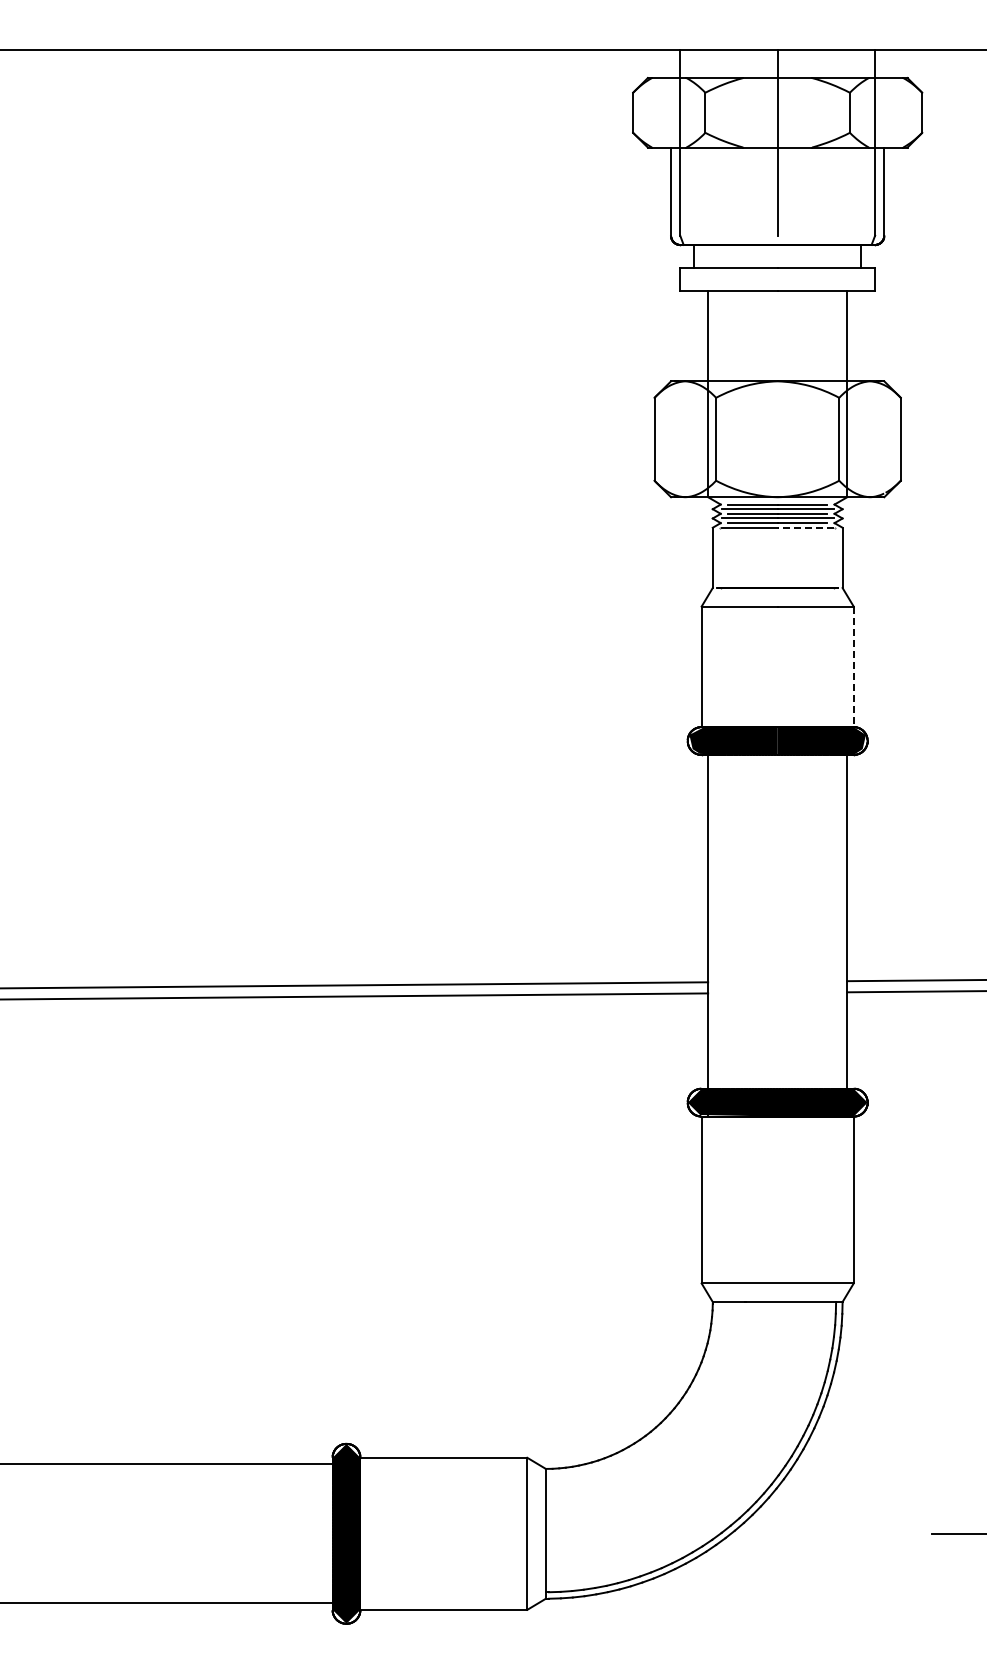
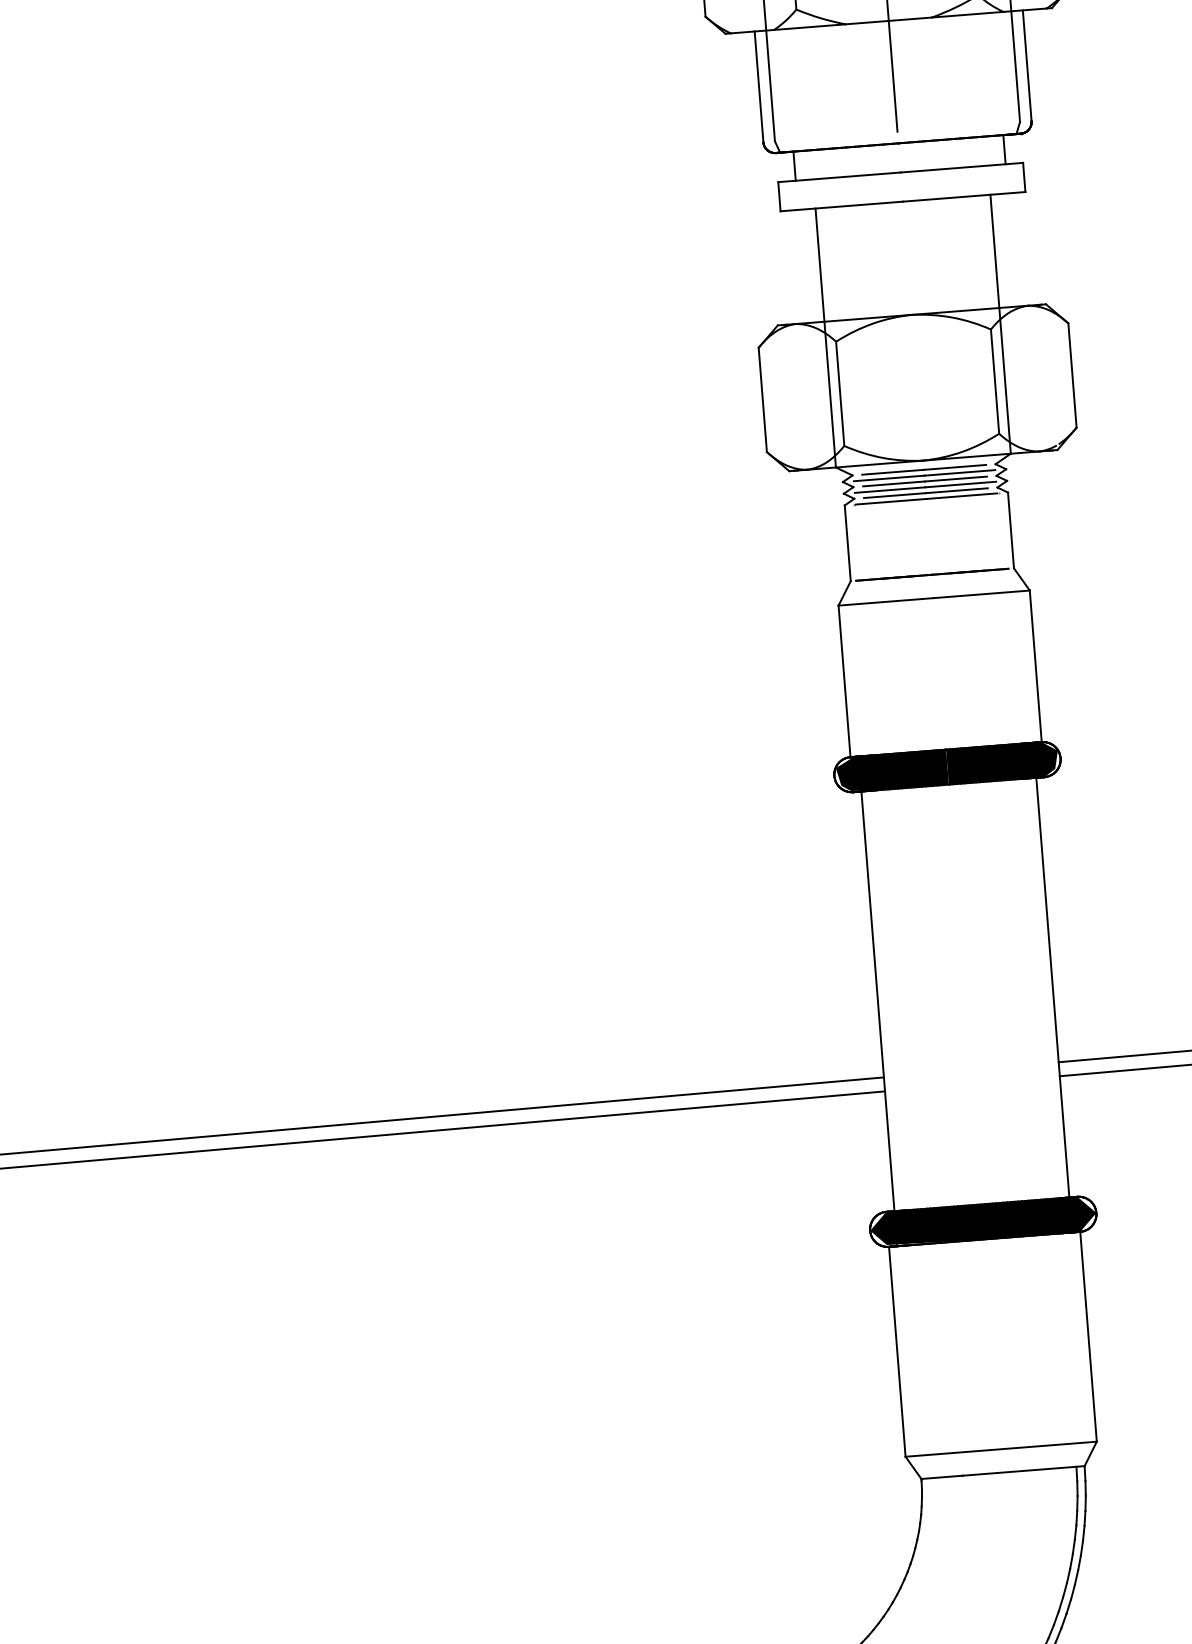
line: (805, 527) -> (961, 495), dashed -> solid
line: (853, 667) -> (1035, 667), dashed -> solid

